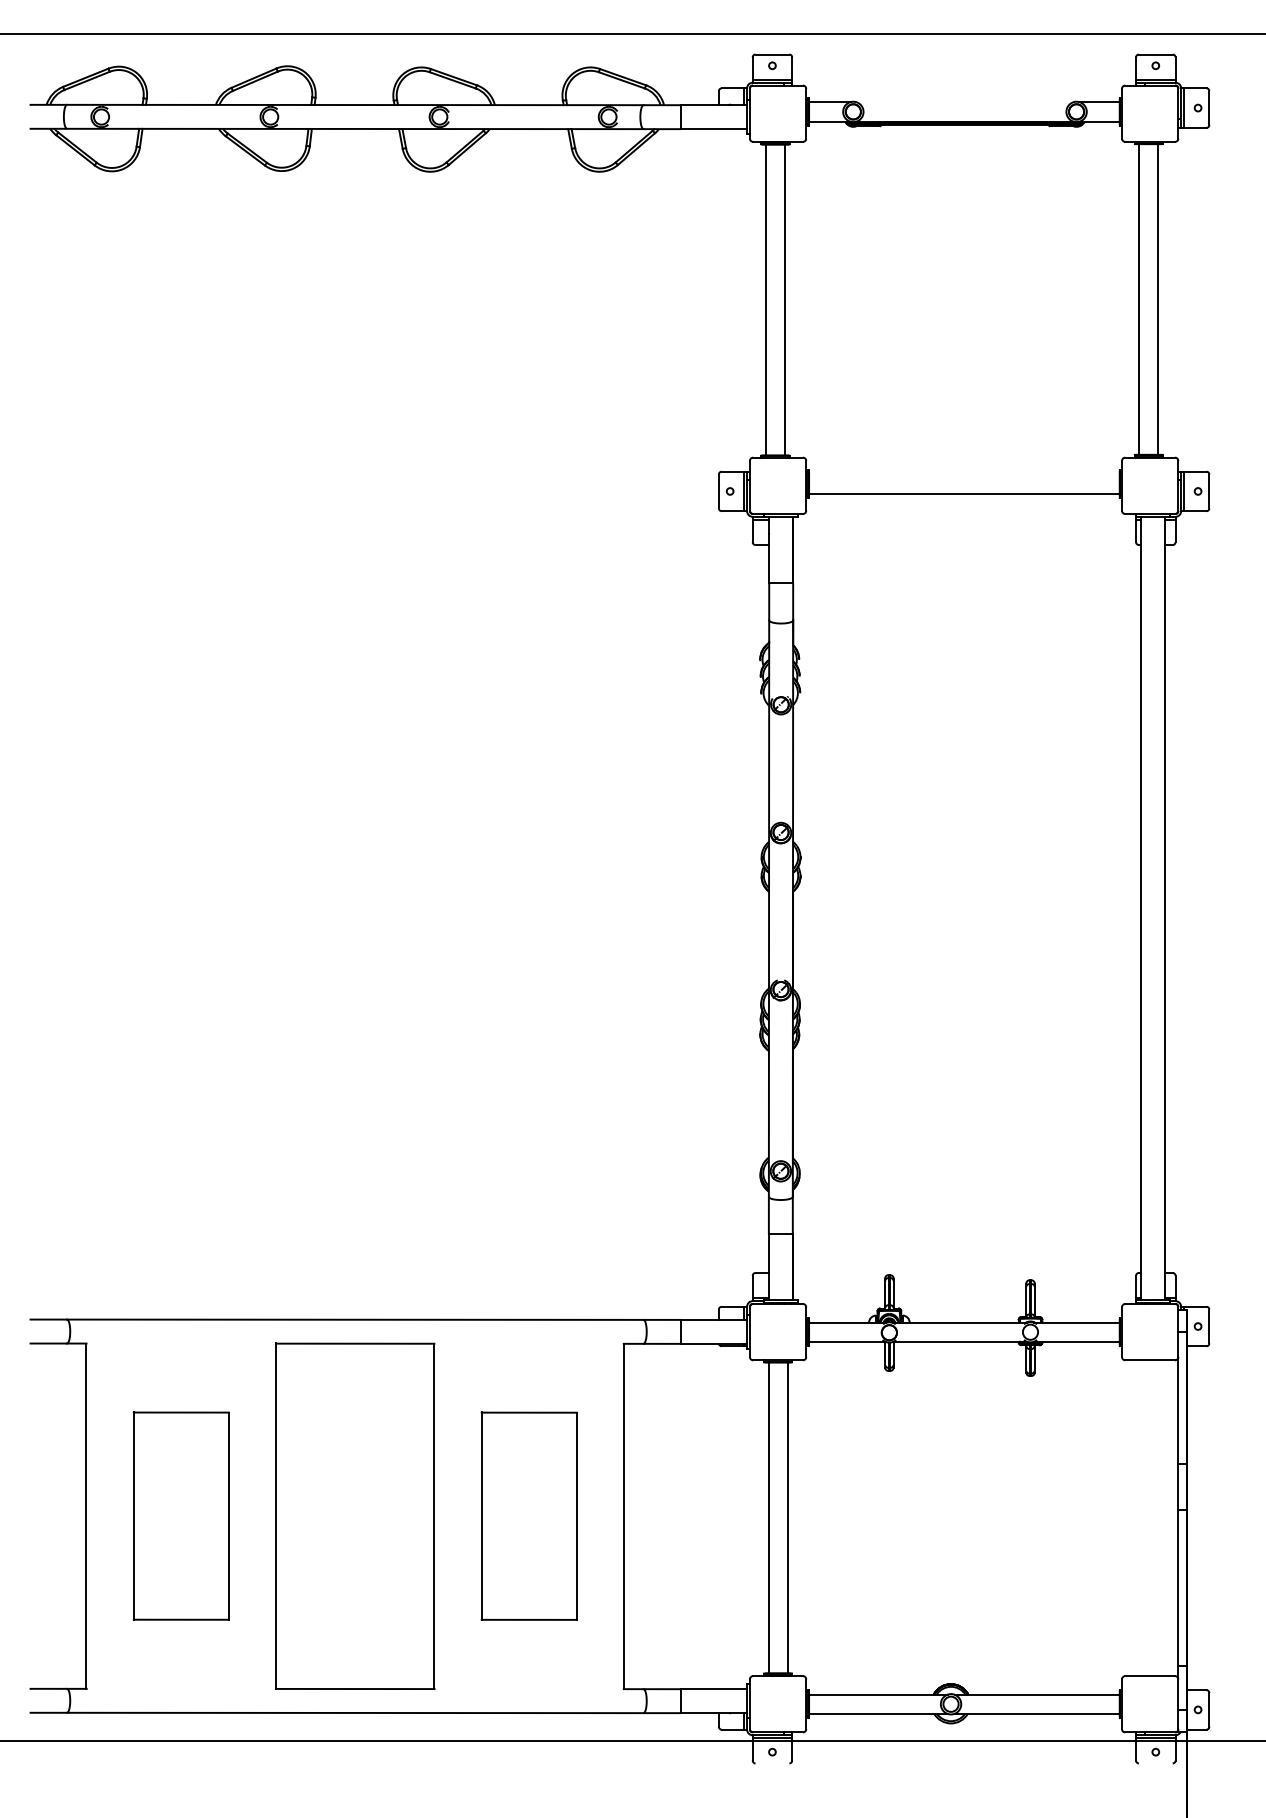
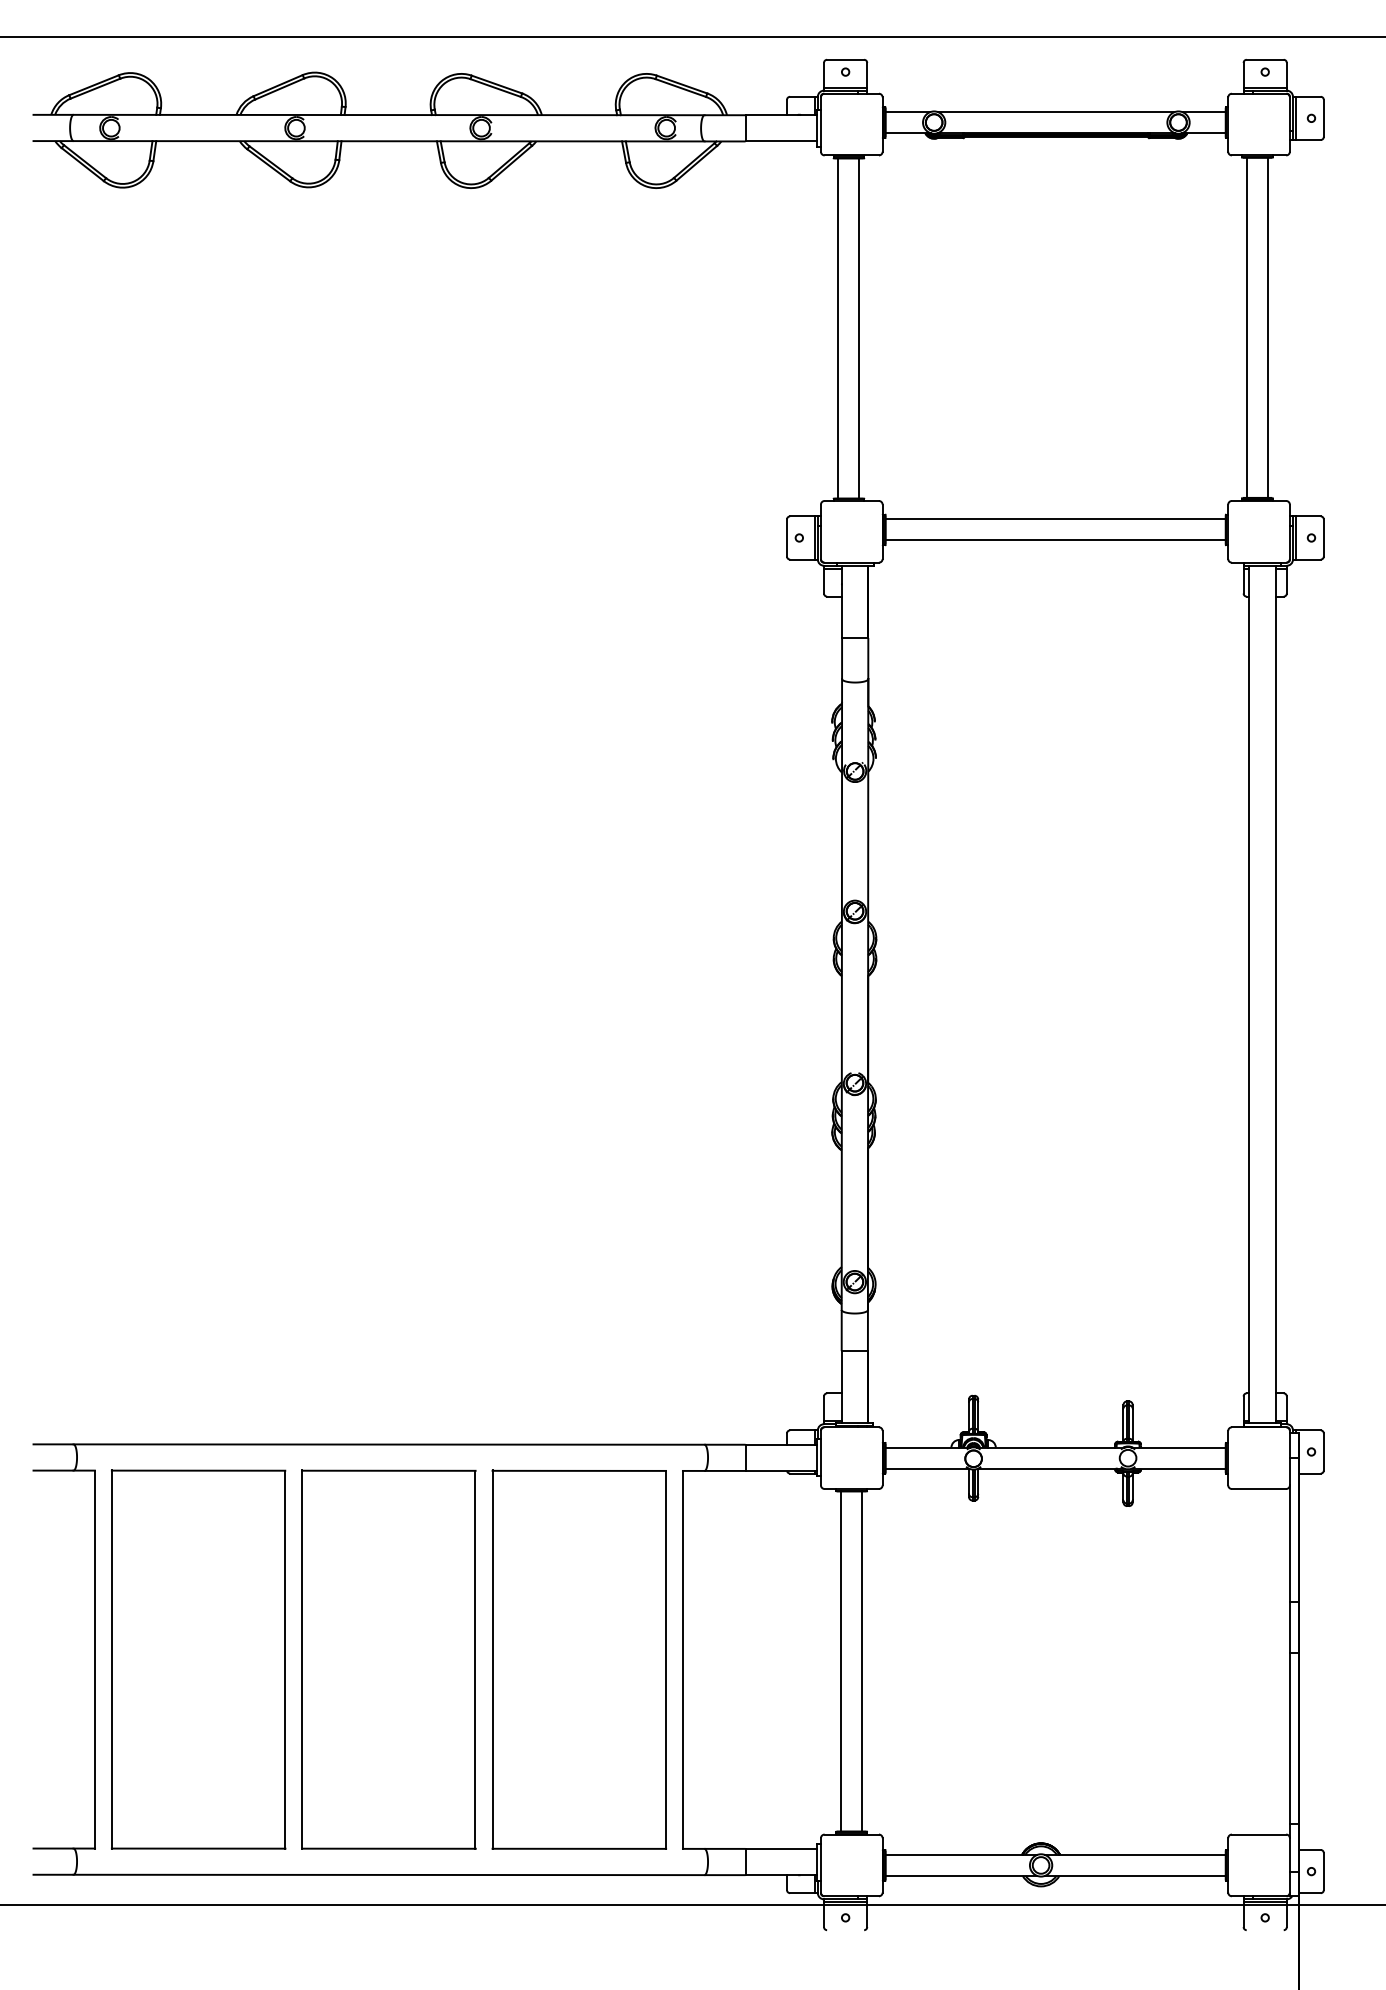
line: (964, 102) -> (1055, 112), added
line: (964, 474) -> (1055, 519), added
part: (181, 1515) -> (198, 1658), size x1.67
part: (529, 1515) -> (579, 1658), size x1.67

